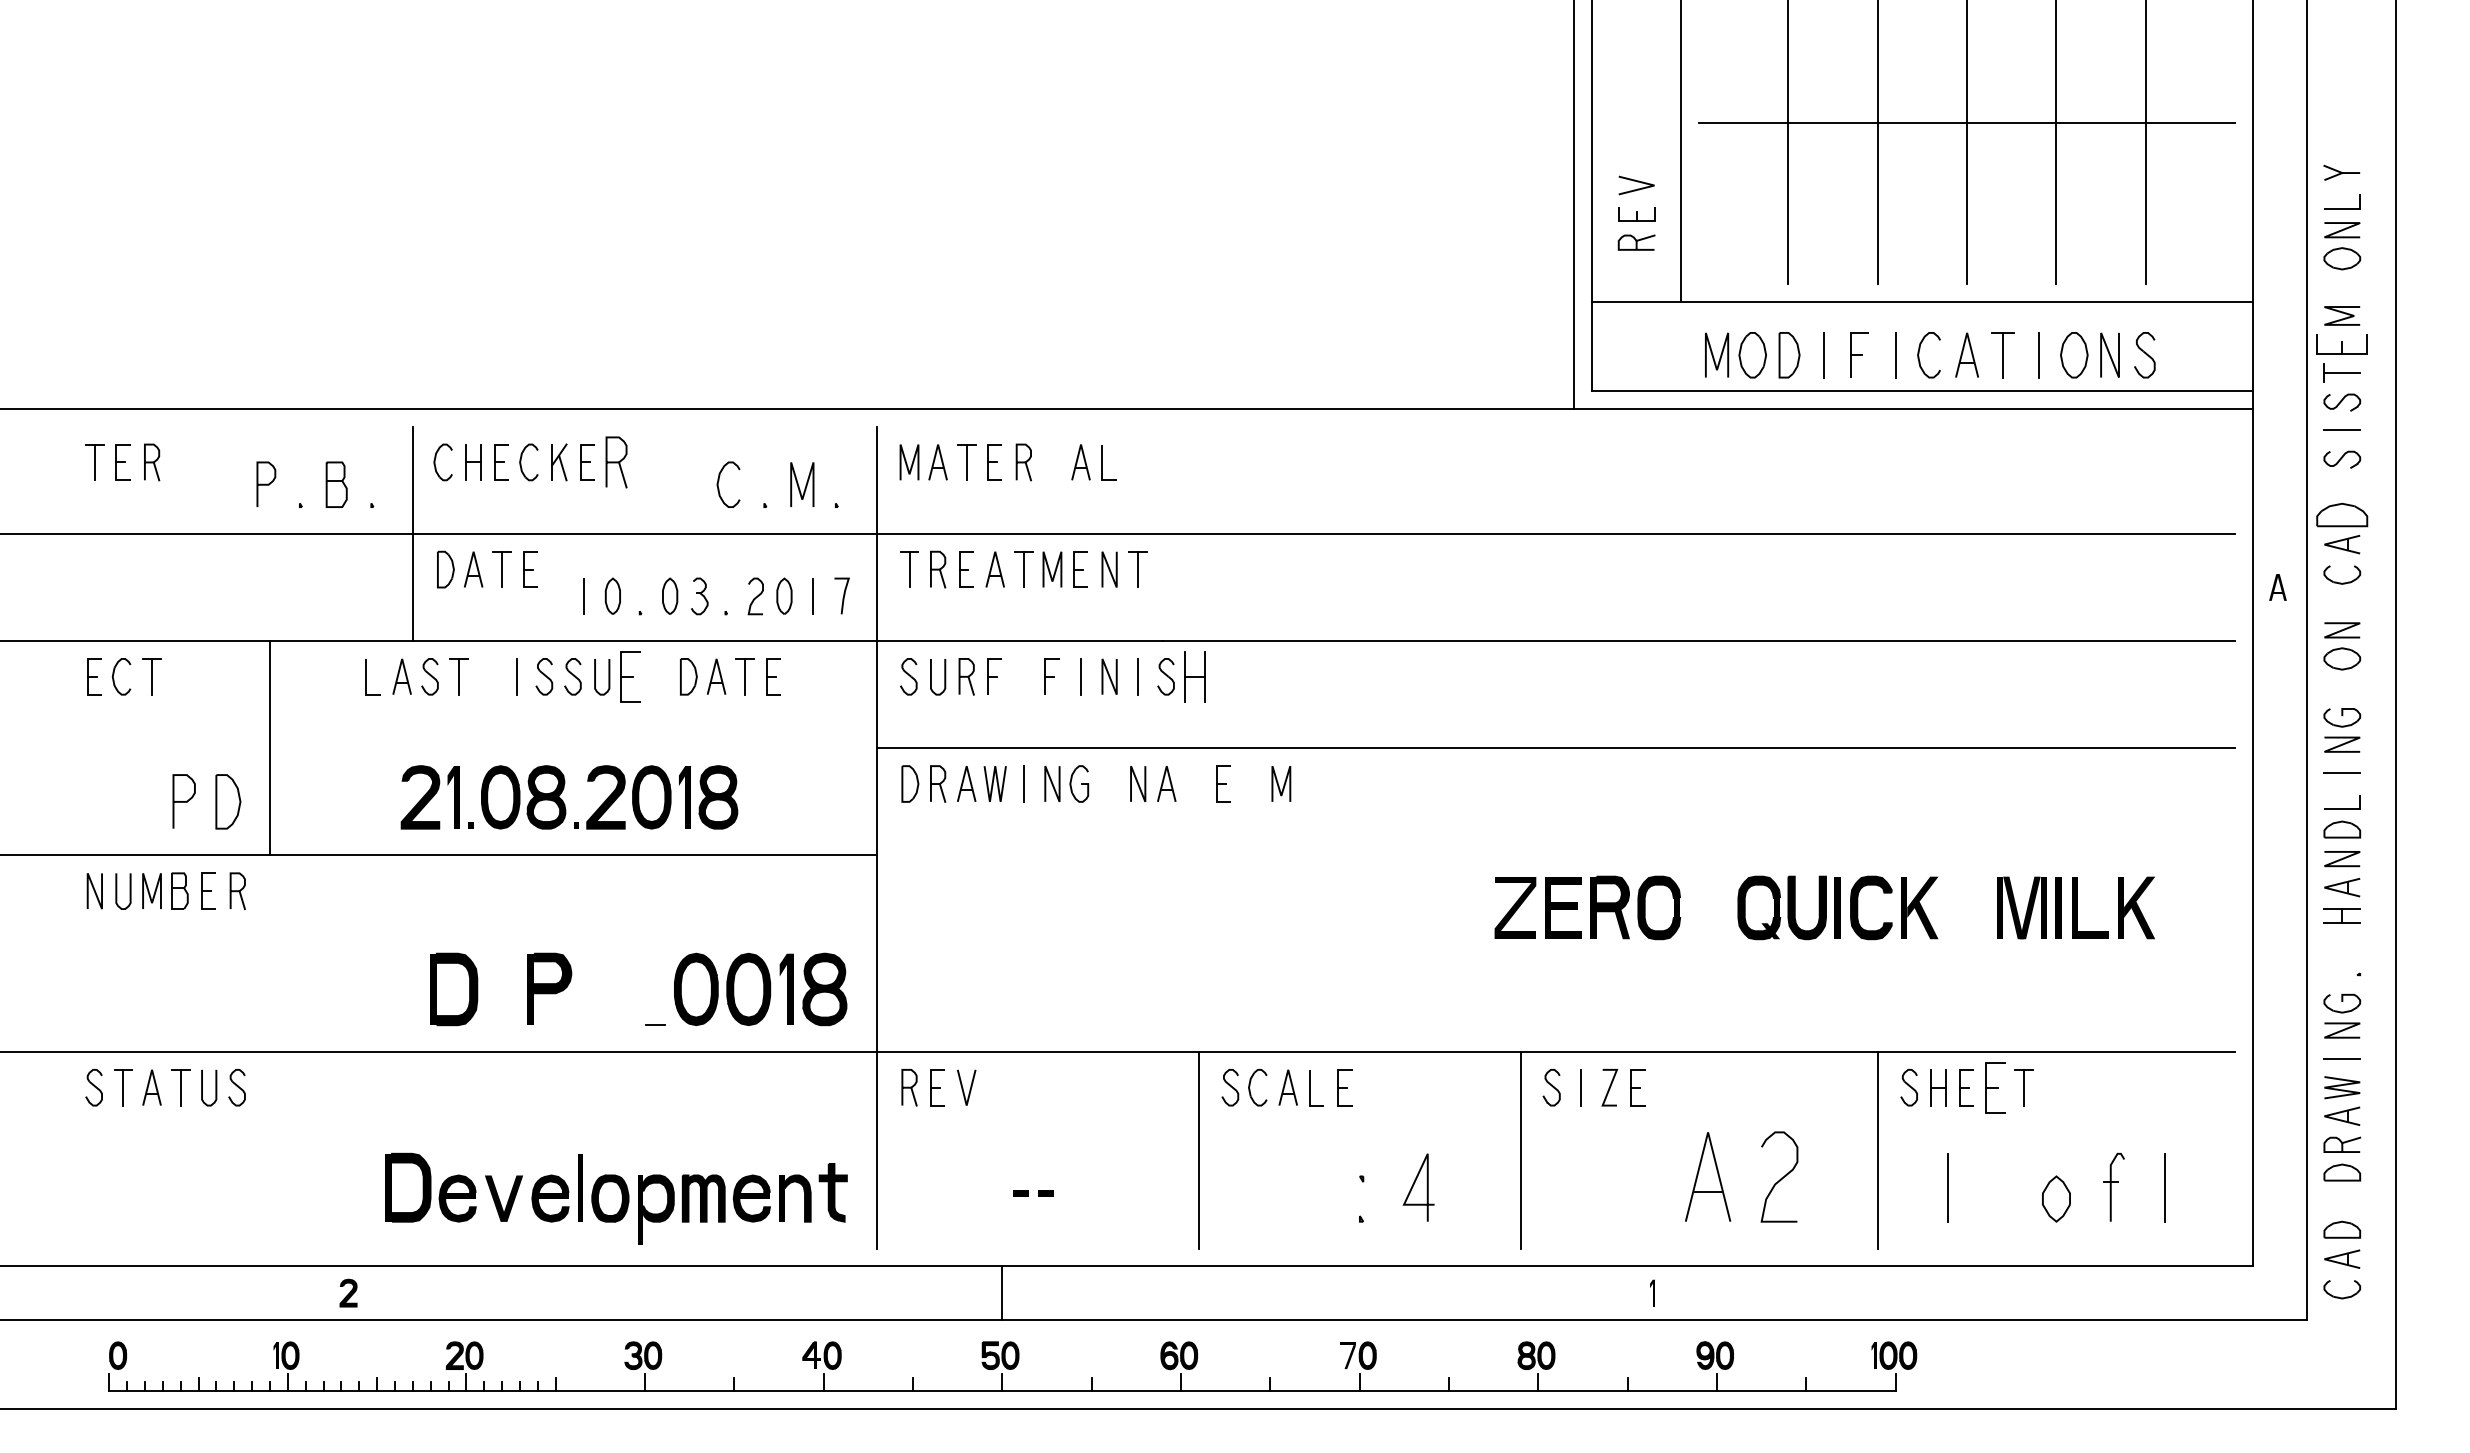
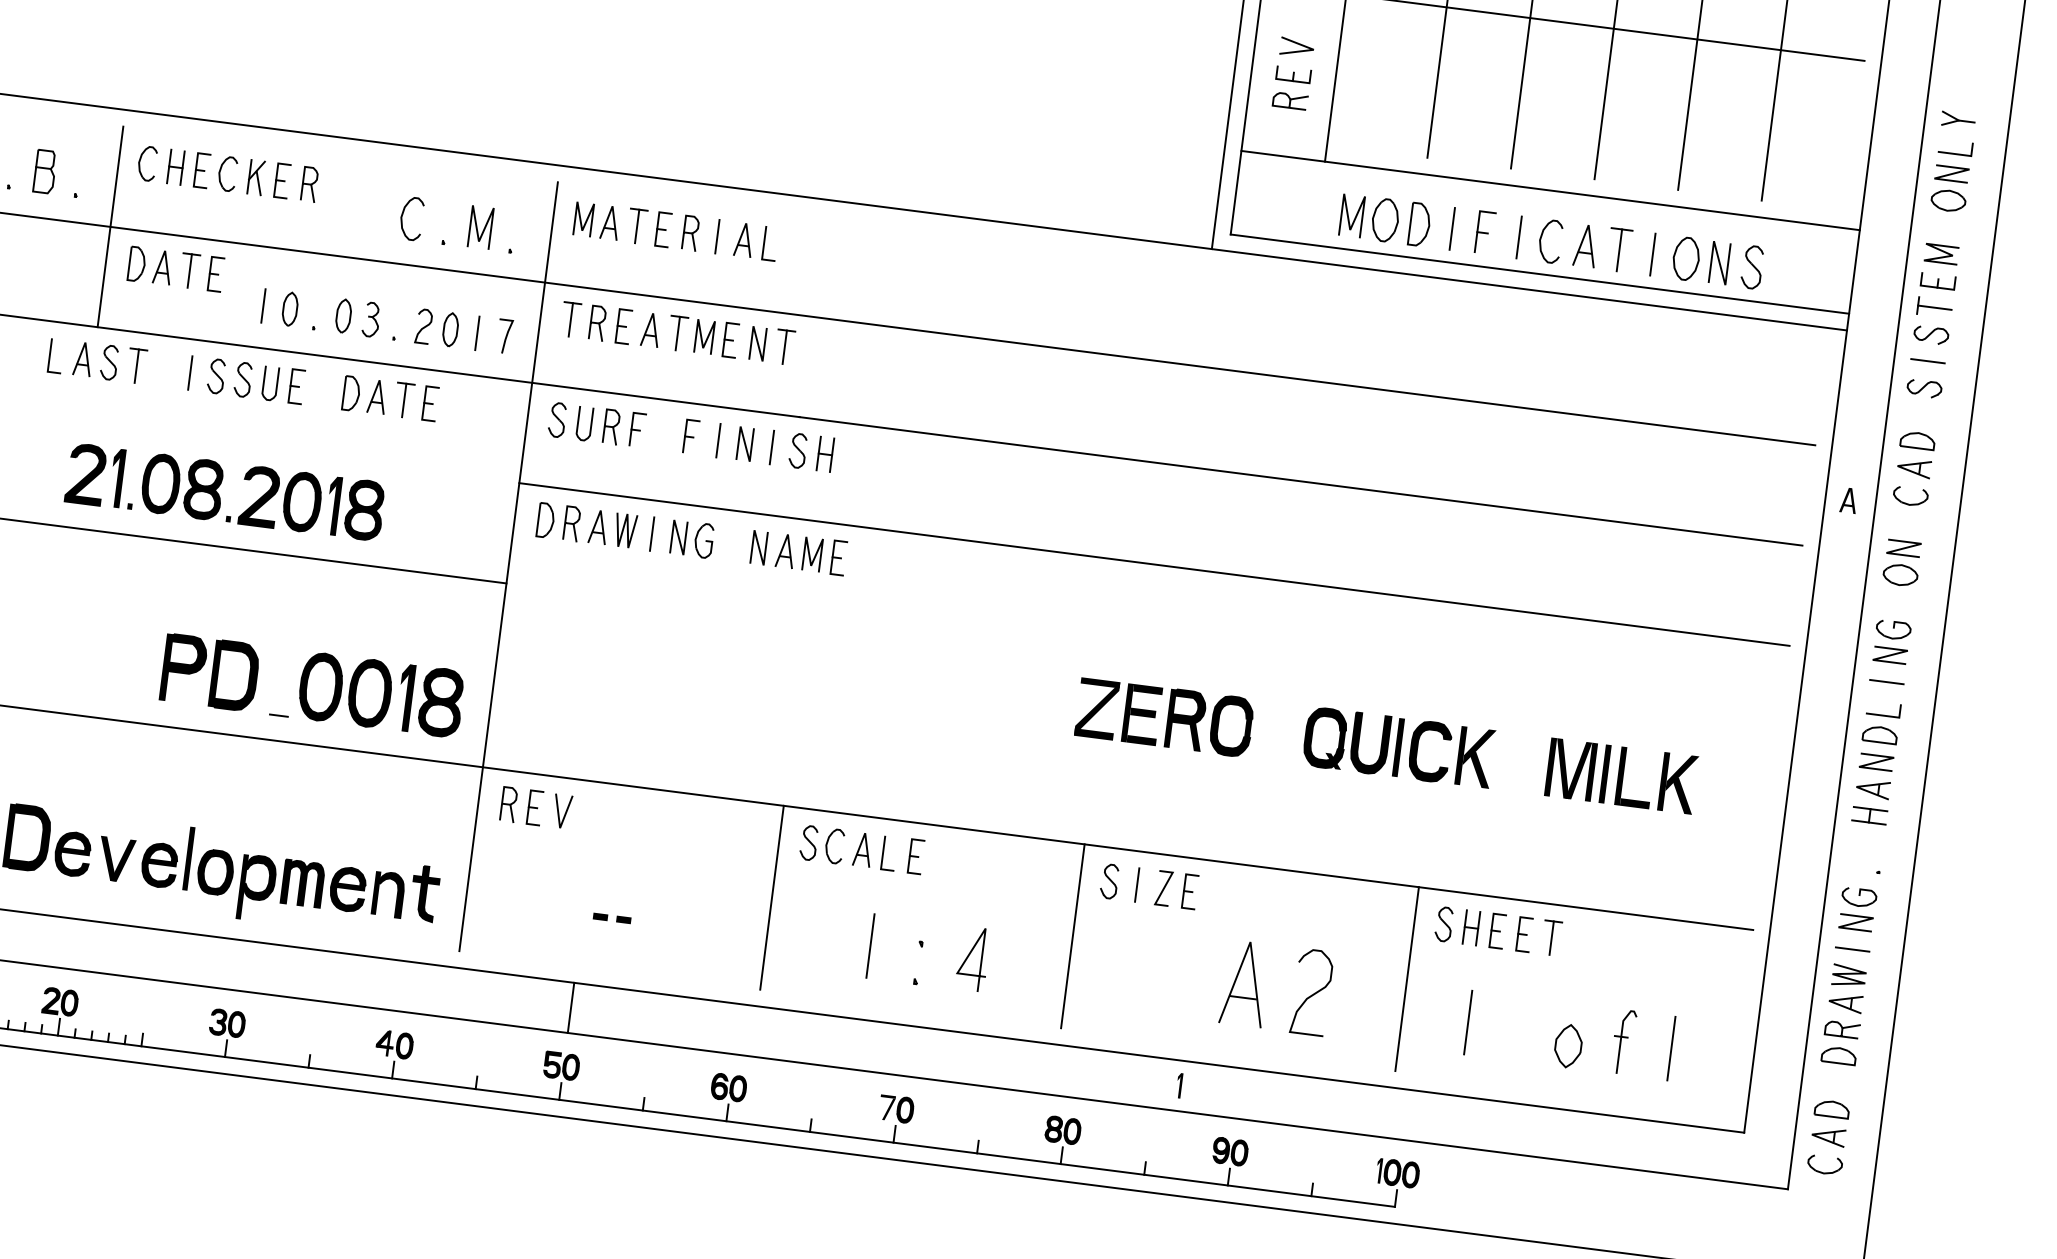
part: (2341, 344) -> (1937, 280), size x0.71
part: (616, 462) -> (309, 184), size x0.71
line: (1052, 462) -> (717, 236), added
part: (2342, 515) -> (1917, 440), size x0.71
part: (630, 676) -> (296, 386), size x0.71
part: (1195, 676) -> (825, 454), size x0.71
line: (1283, 784) -> (814, 555), moved
part: (454, 989) -> (235, 676), moved
part: (1995, 1087) -> (1524, 934), size x0.71
line: (1308, 1187) -> (870, 945), added

